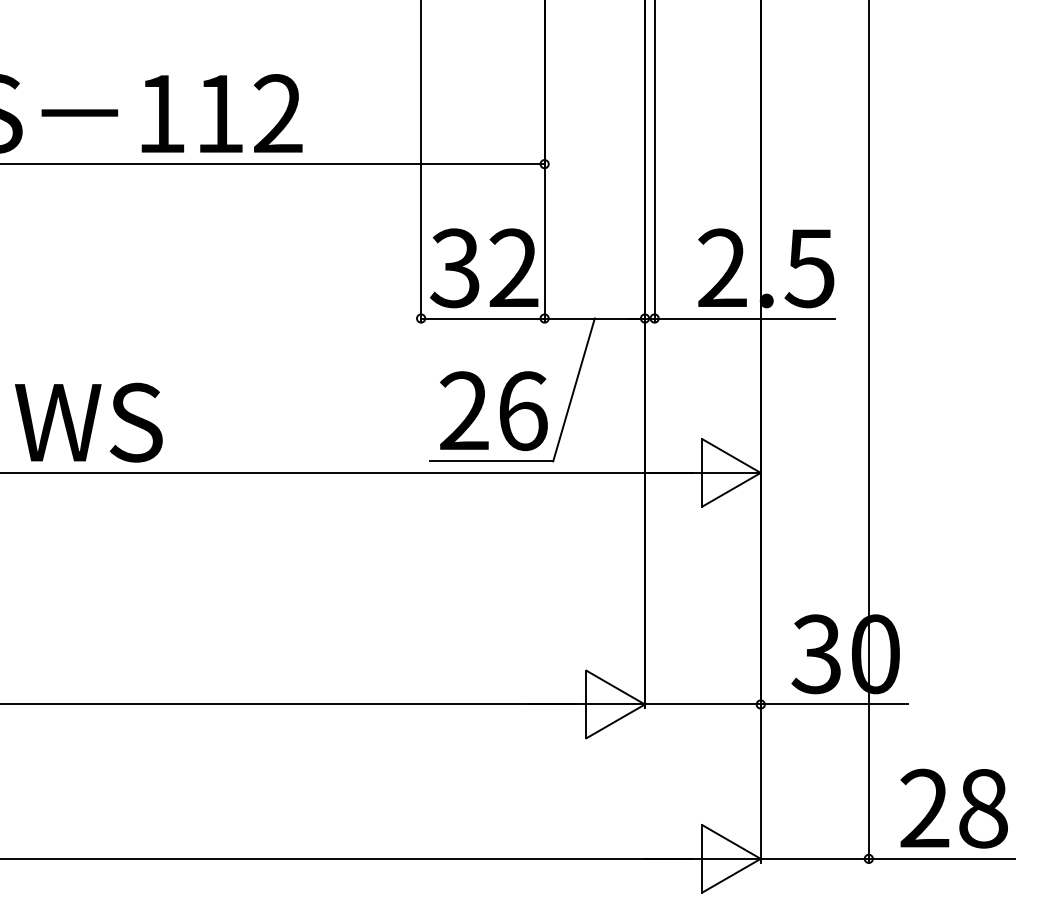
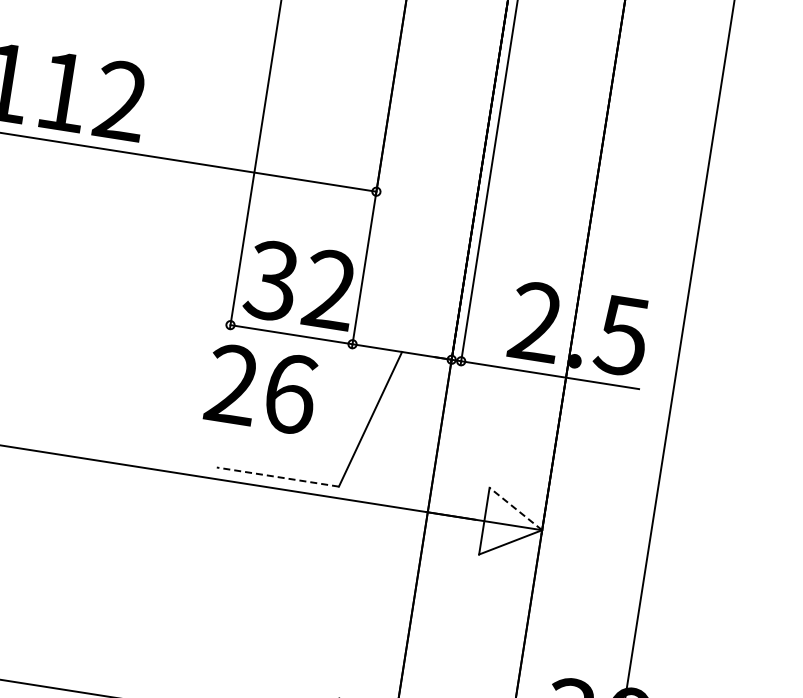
text: (493, 410) -> (261, 388), moved
line: (731, 456) -> (515, 509), solid -> dashed
line: (491, 461) -> (277, 477), solid -> dashed

